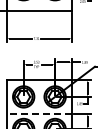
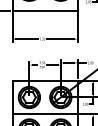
line: (39, 113) -> (45, 114), dashed -> solid

